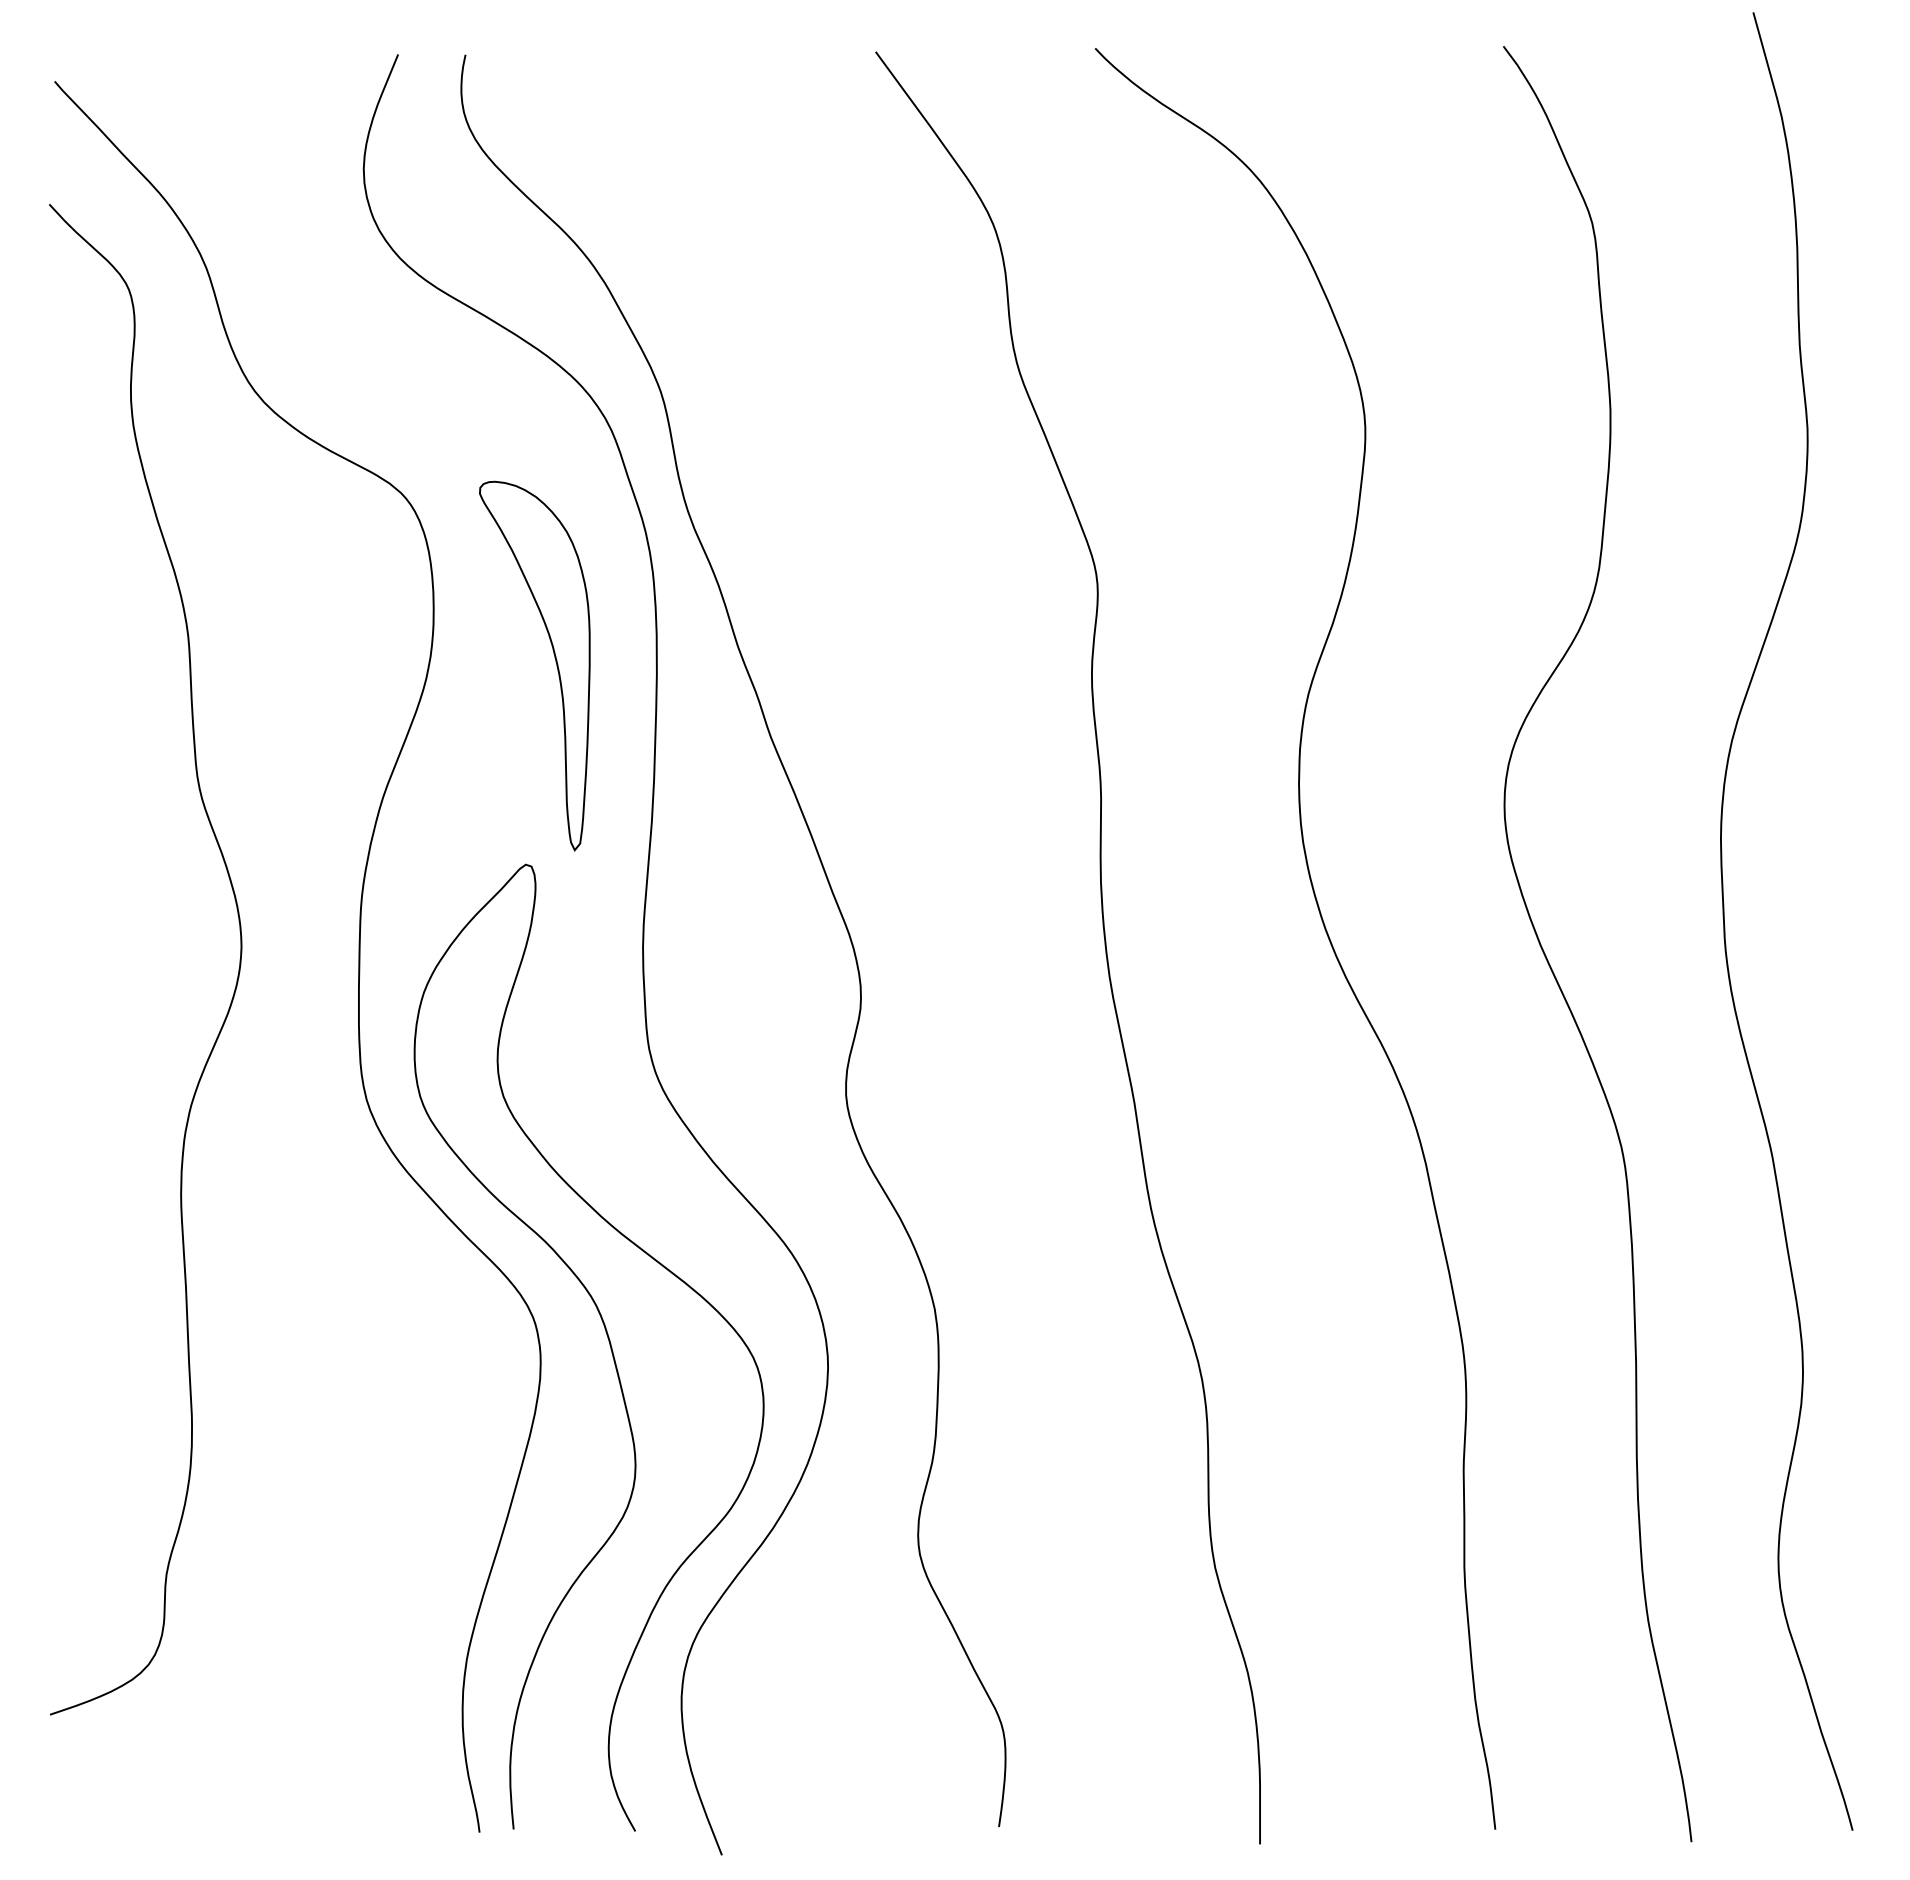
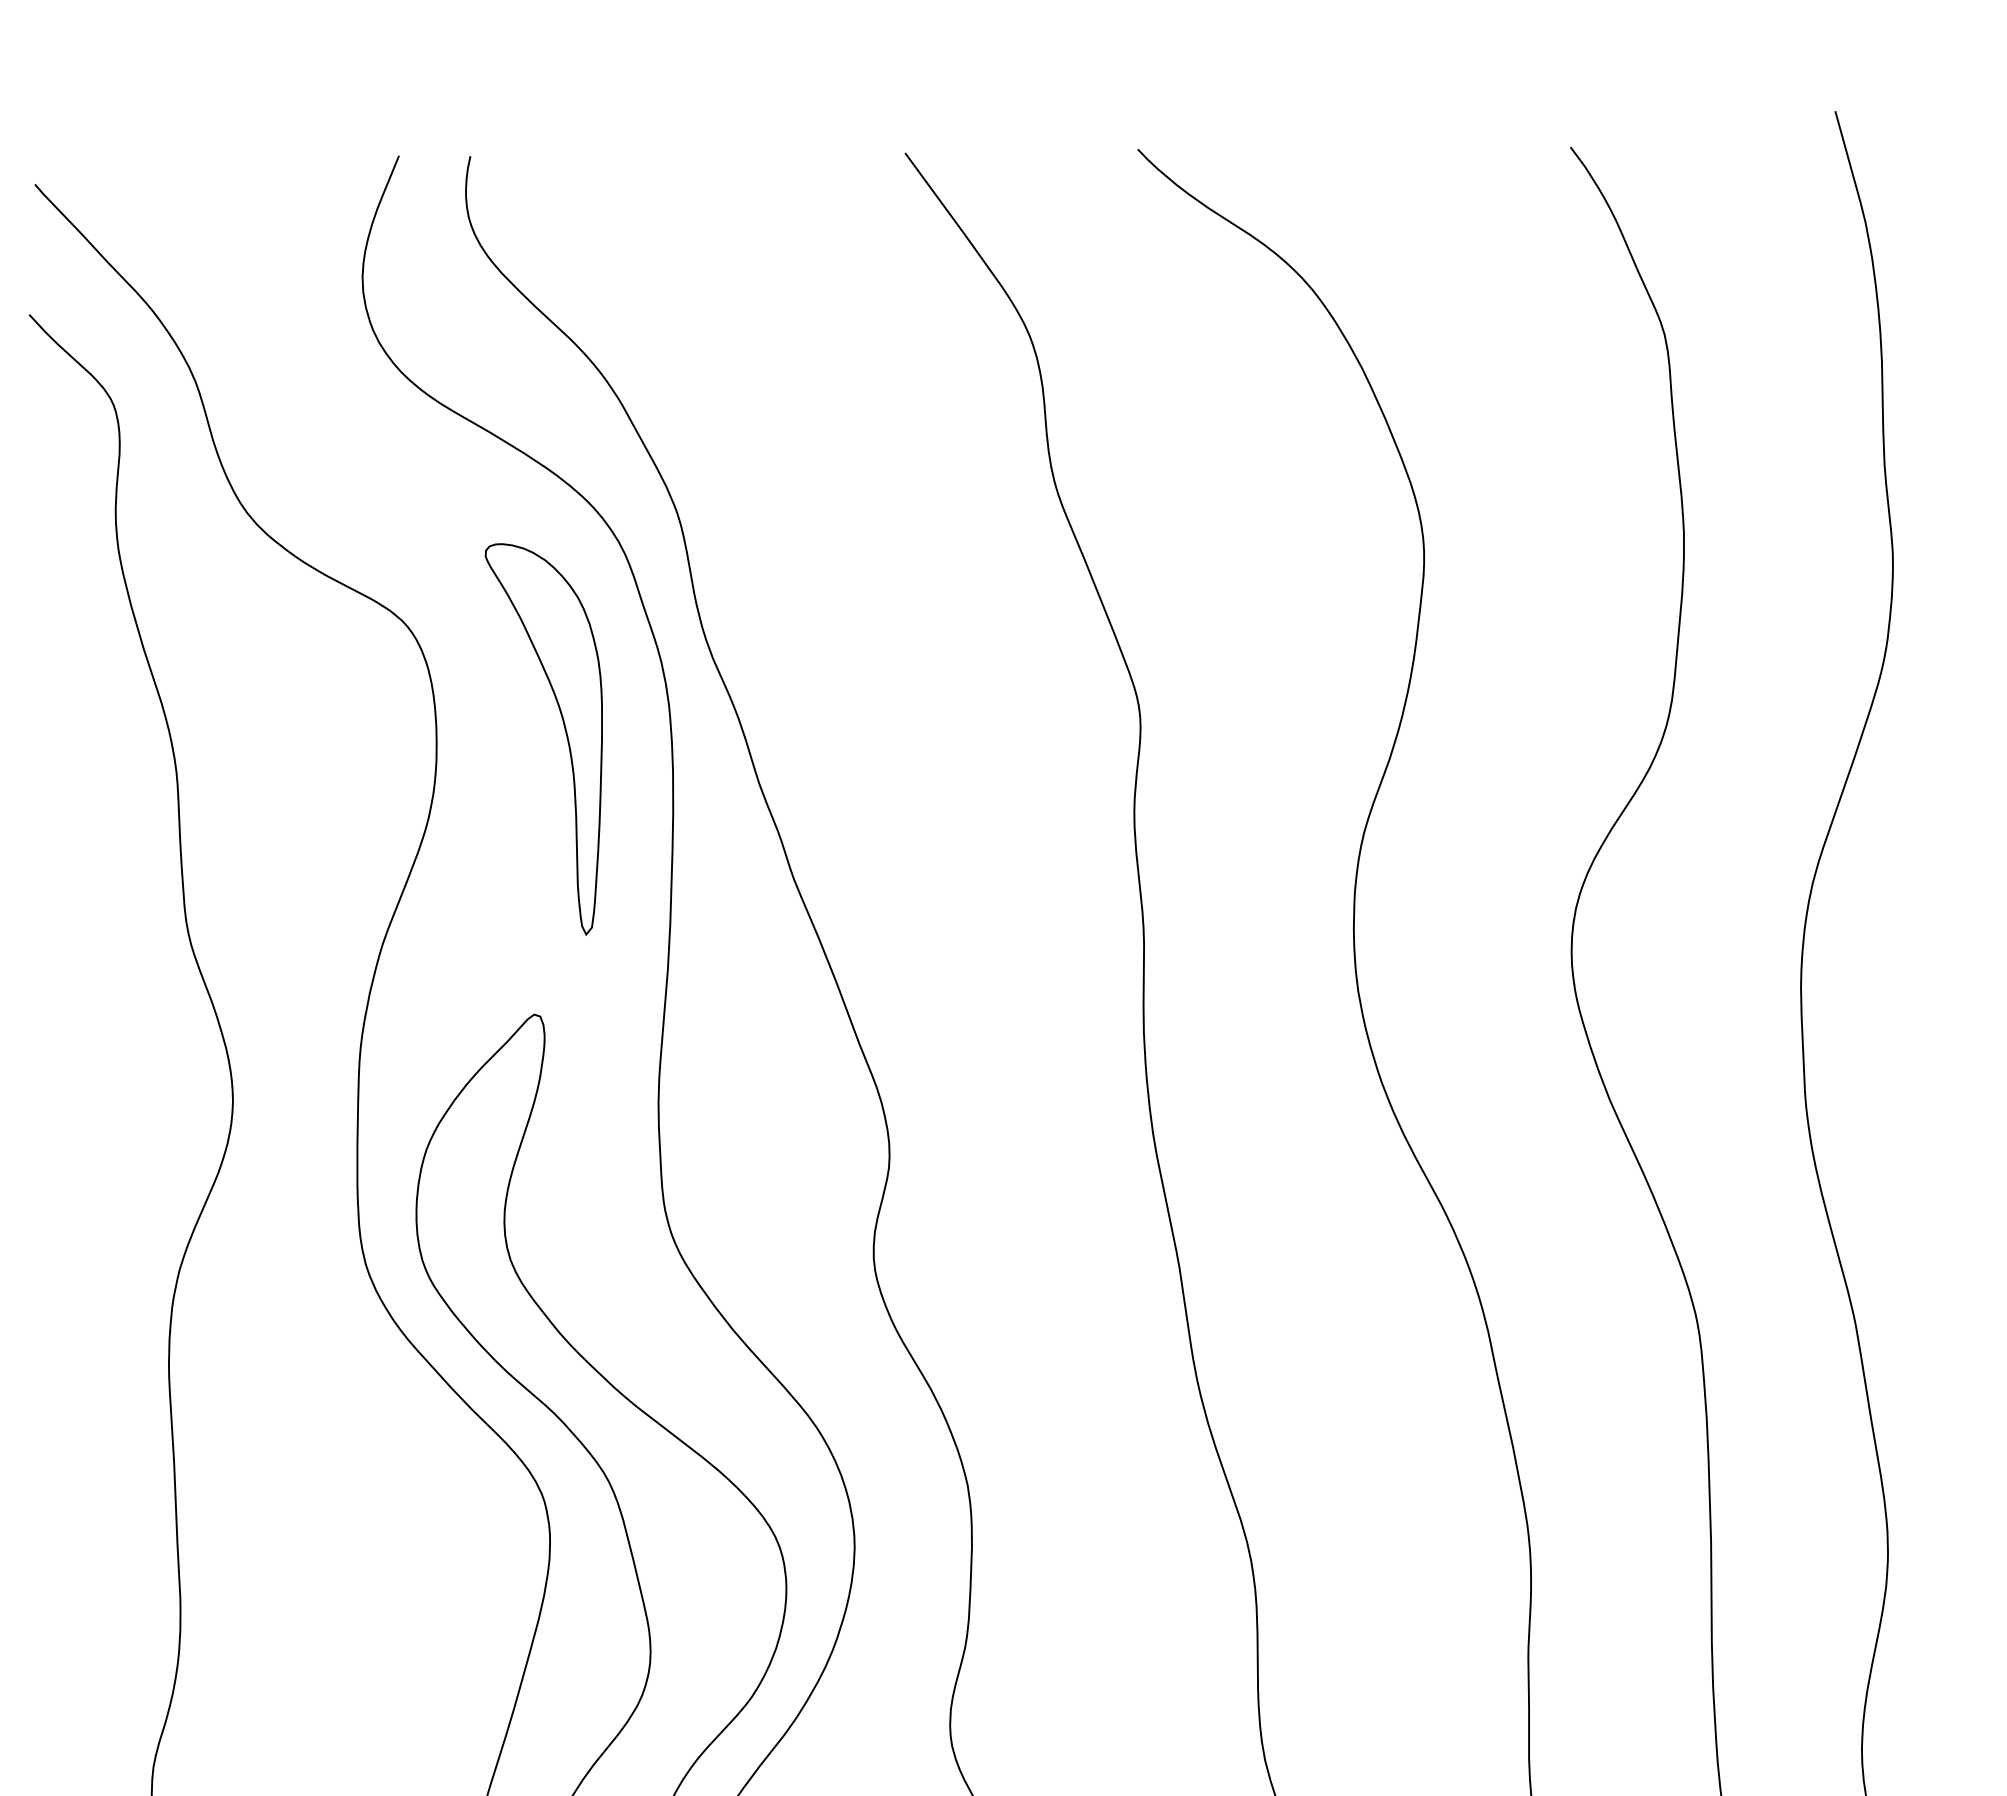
part: (554, 658) -> (564, 731), moved

